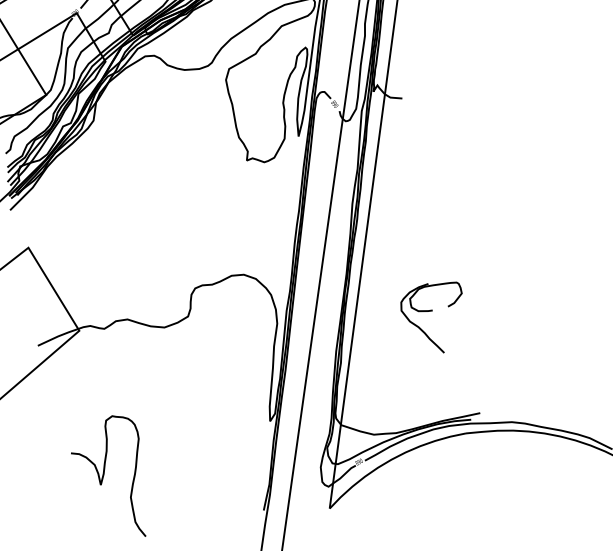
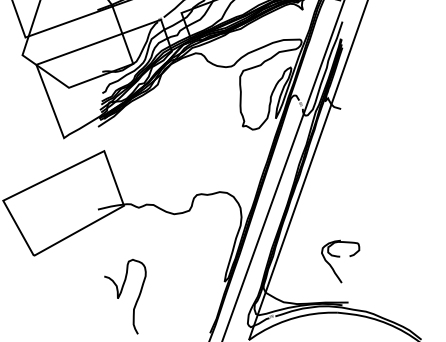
part: (434, 318) -> (340, 261), moved

